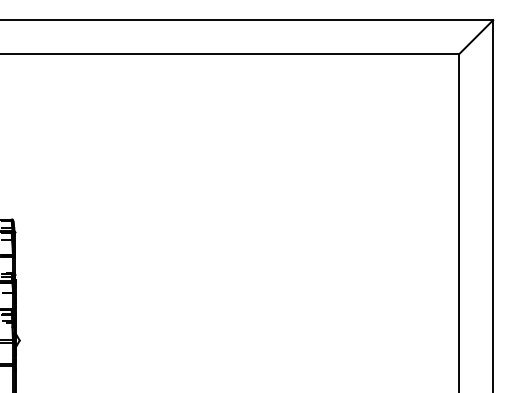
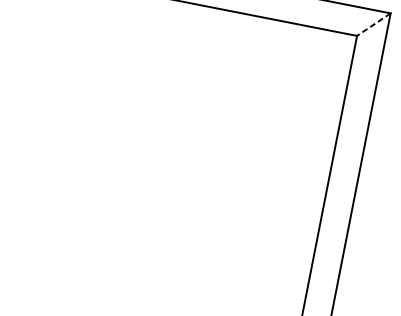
line: (476, 37) -> (373, 25), solid -> dashed

